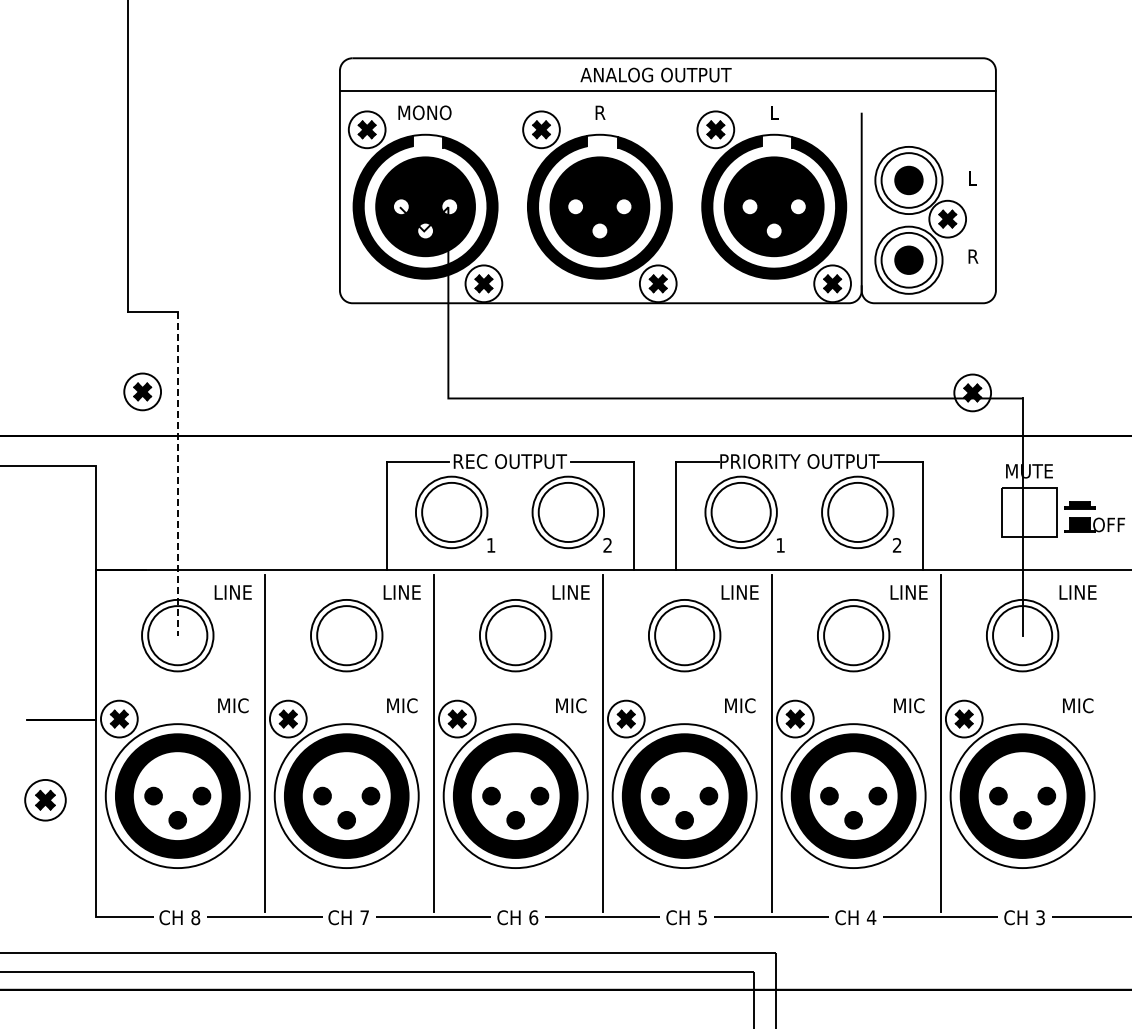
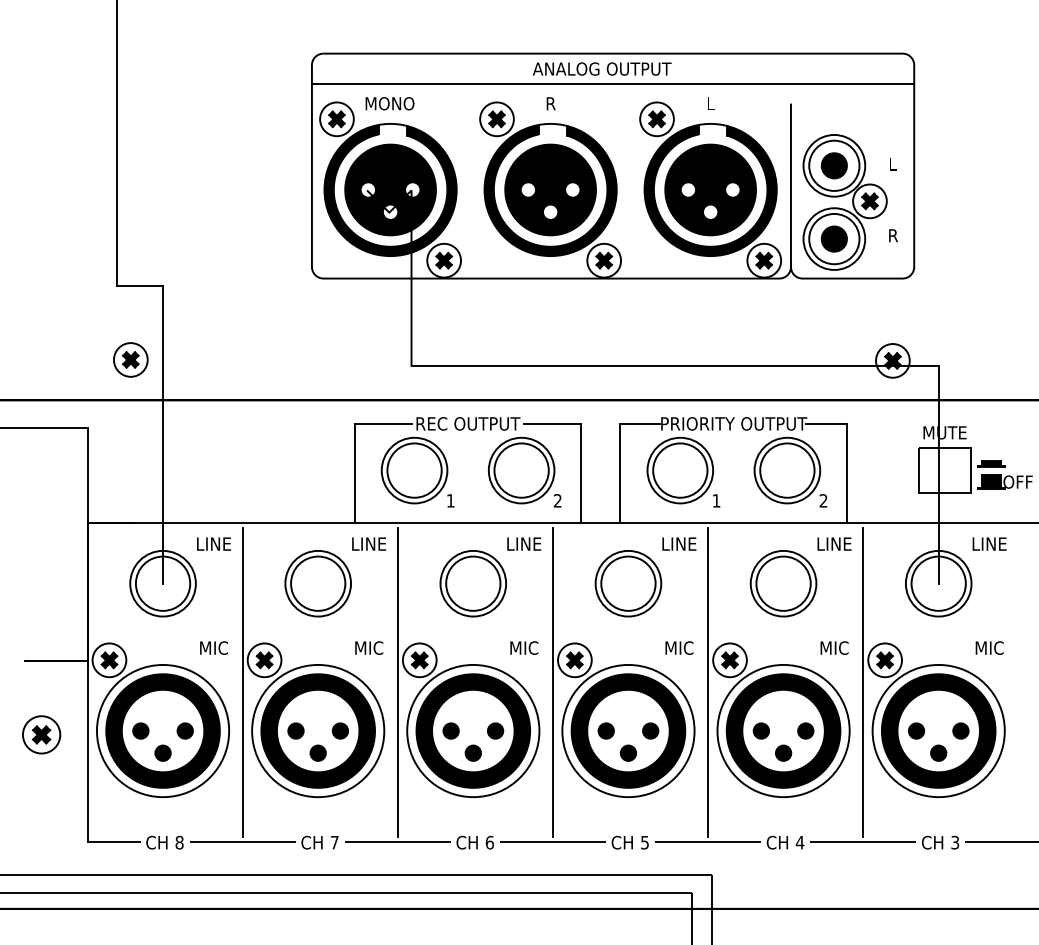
line: (177, 473) -> (162, 434), dashed -> solid

